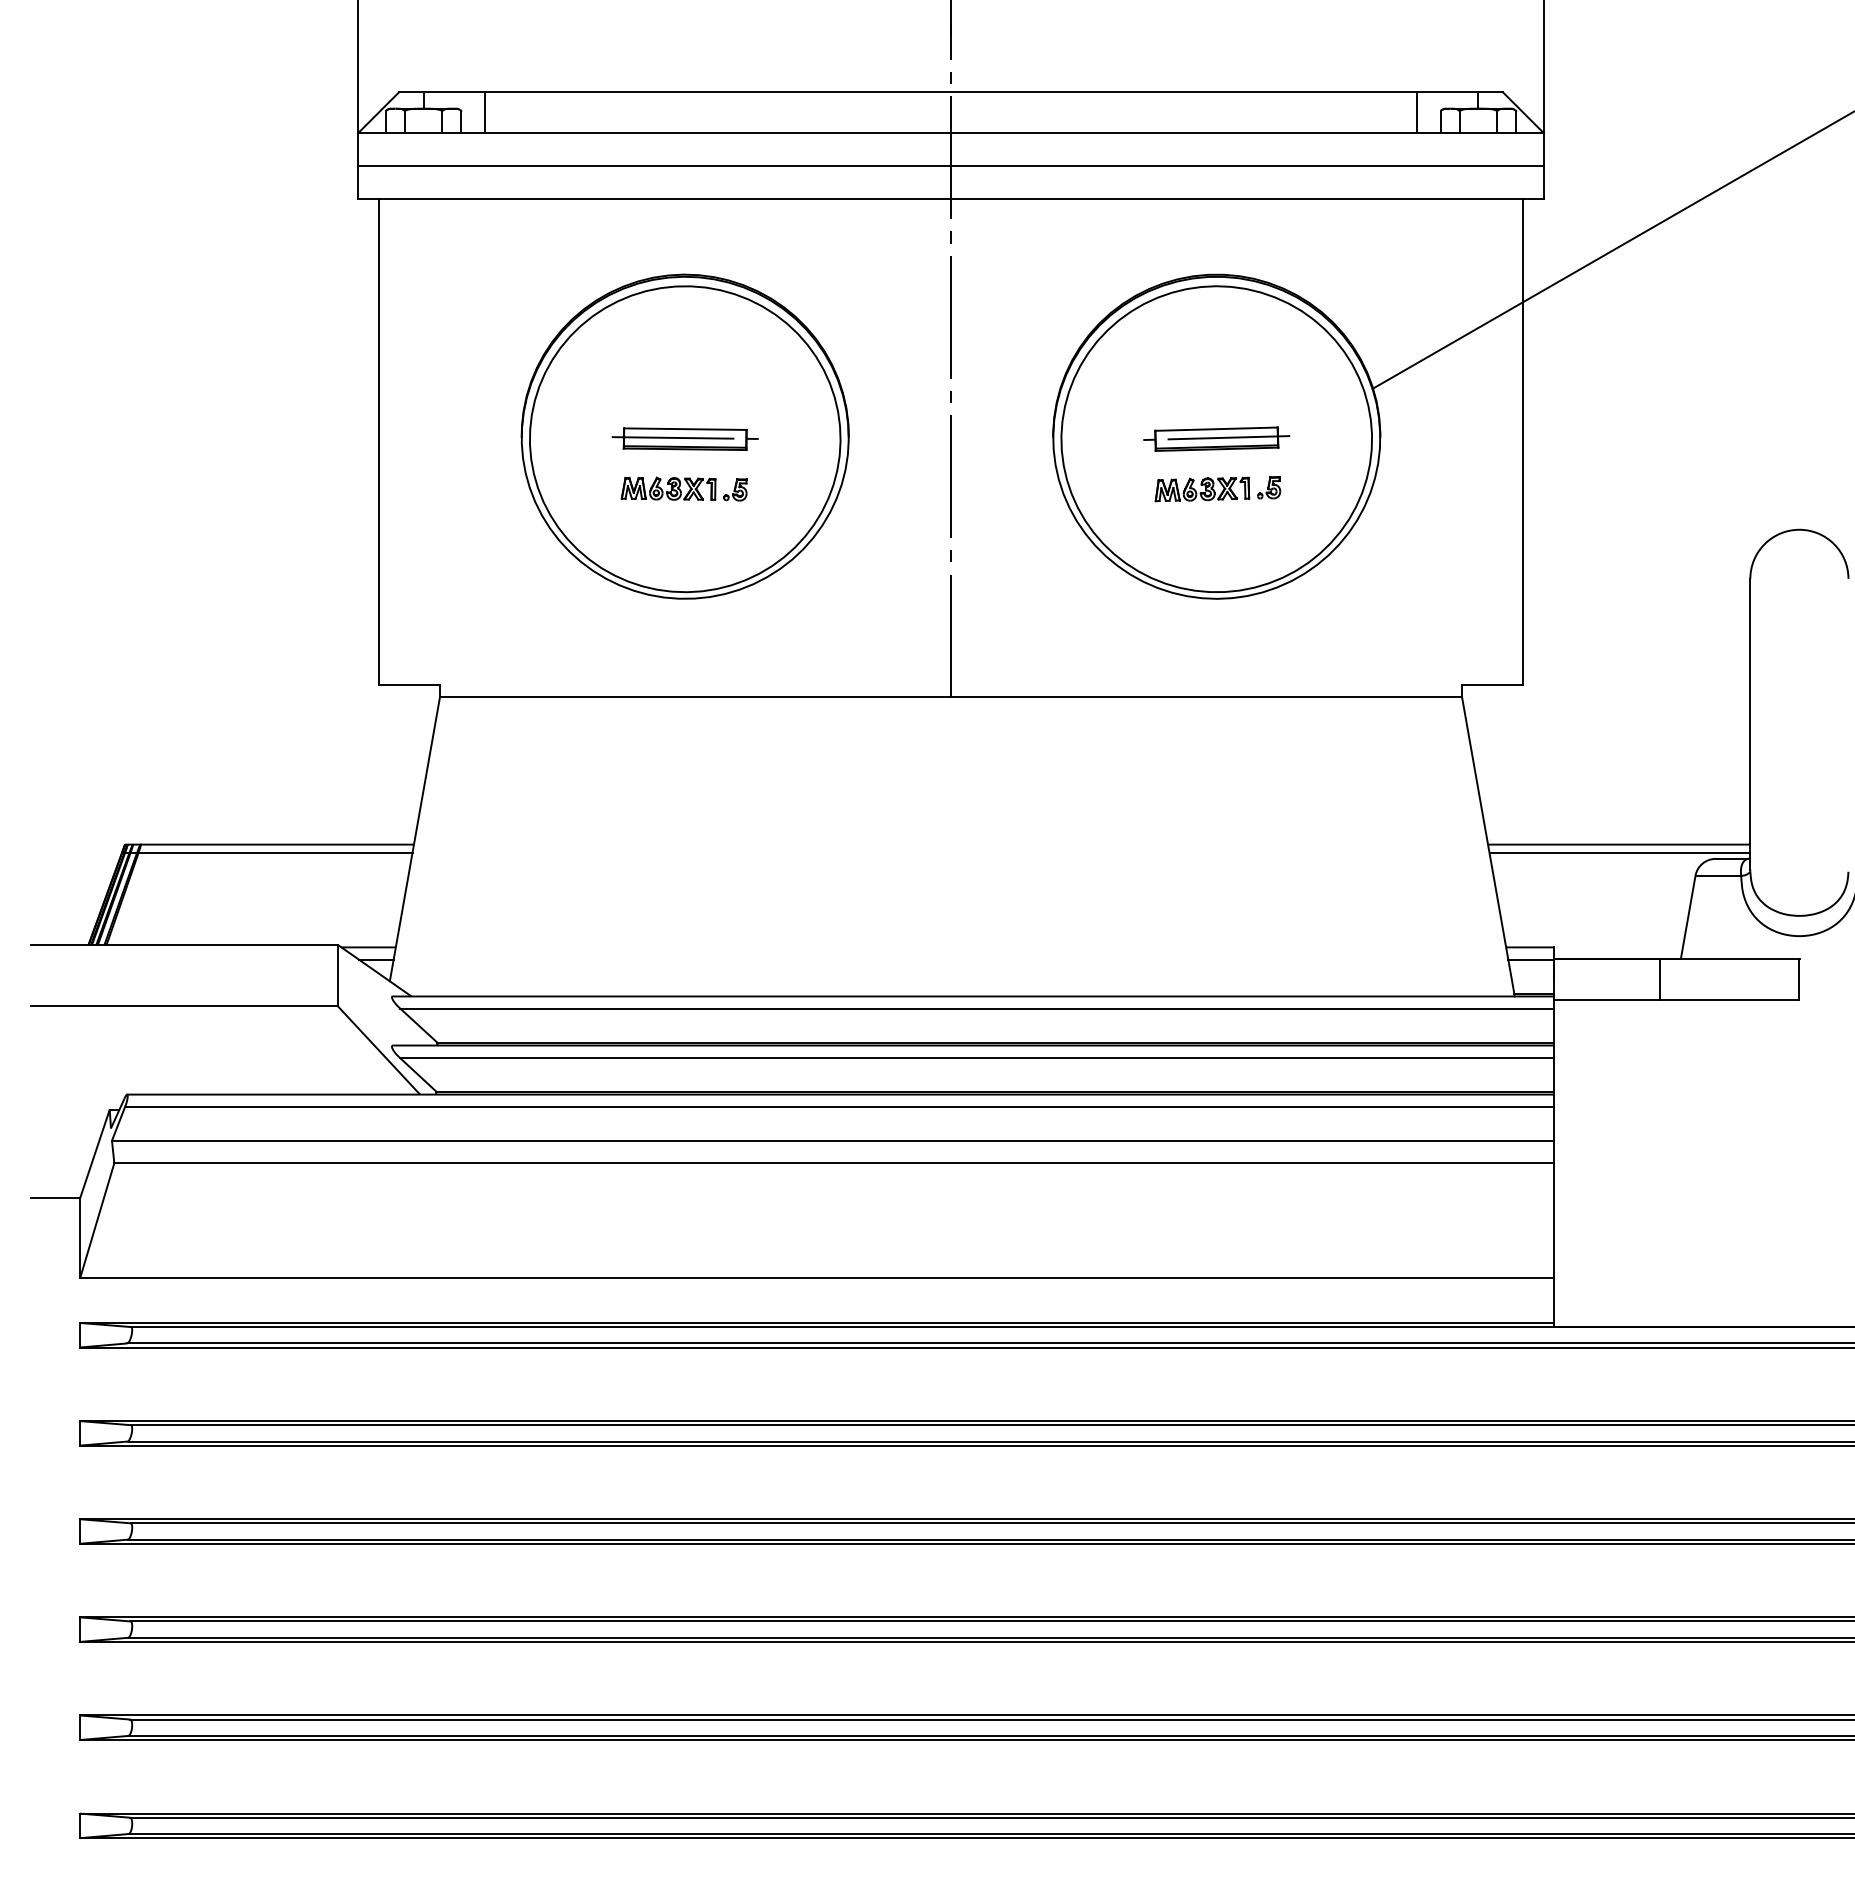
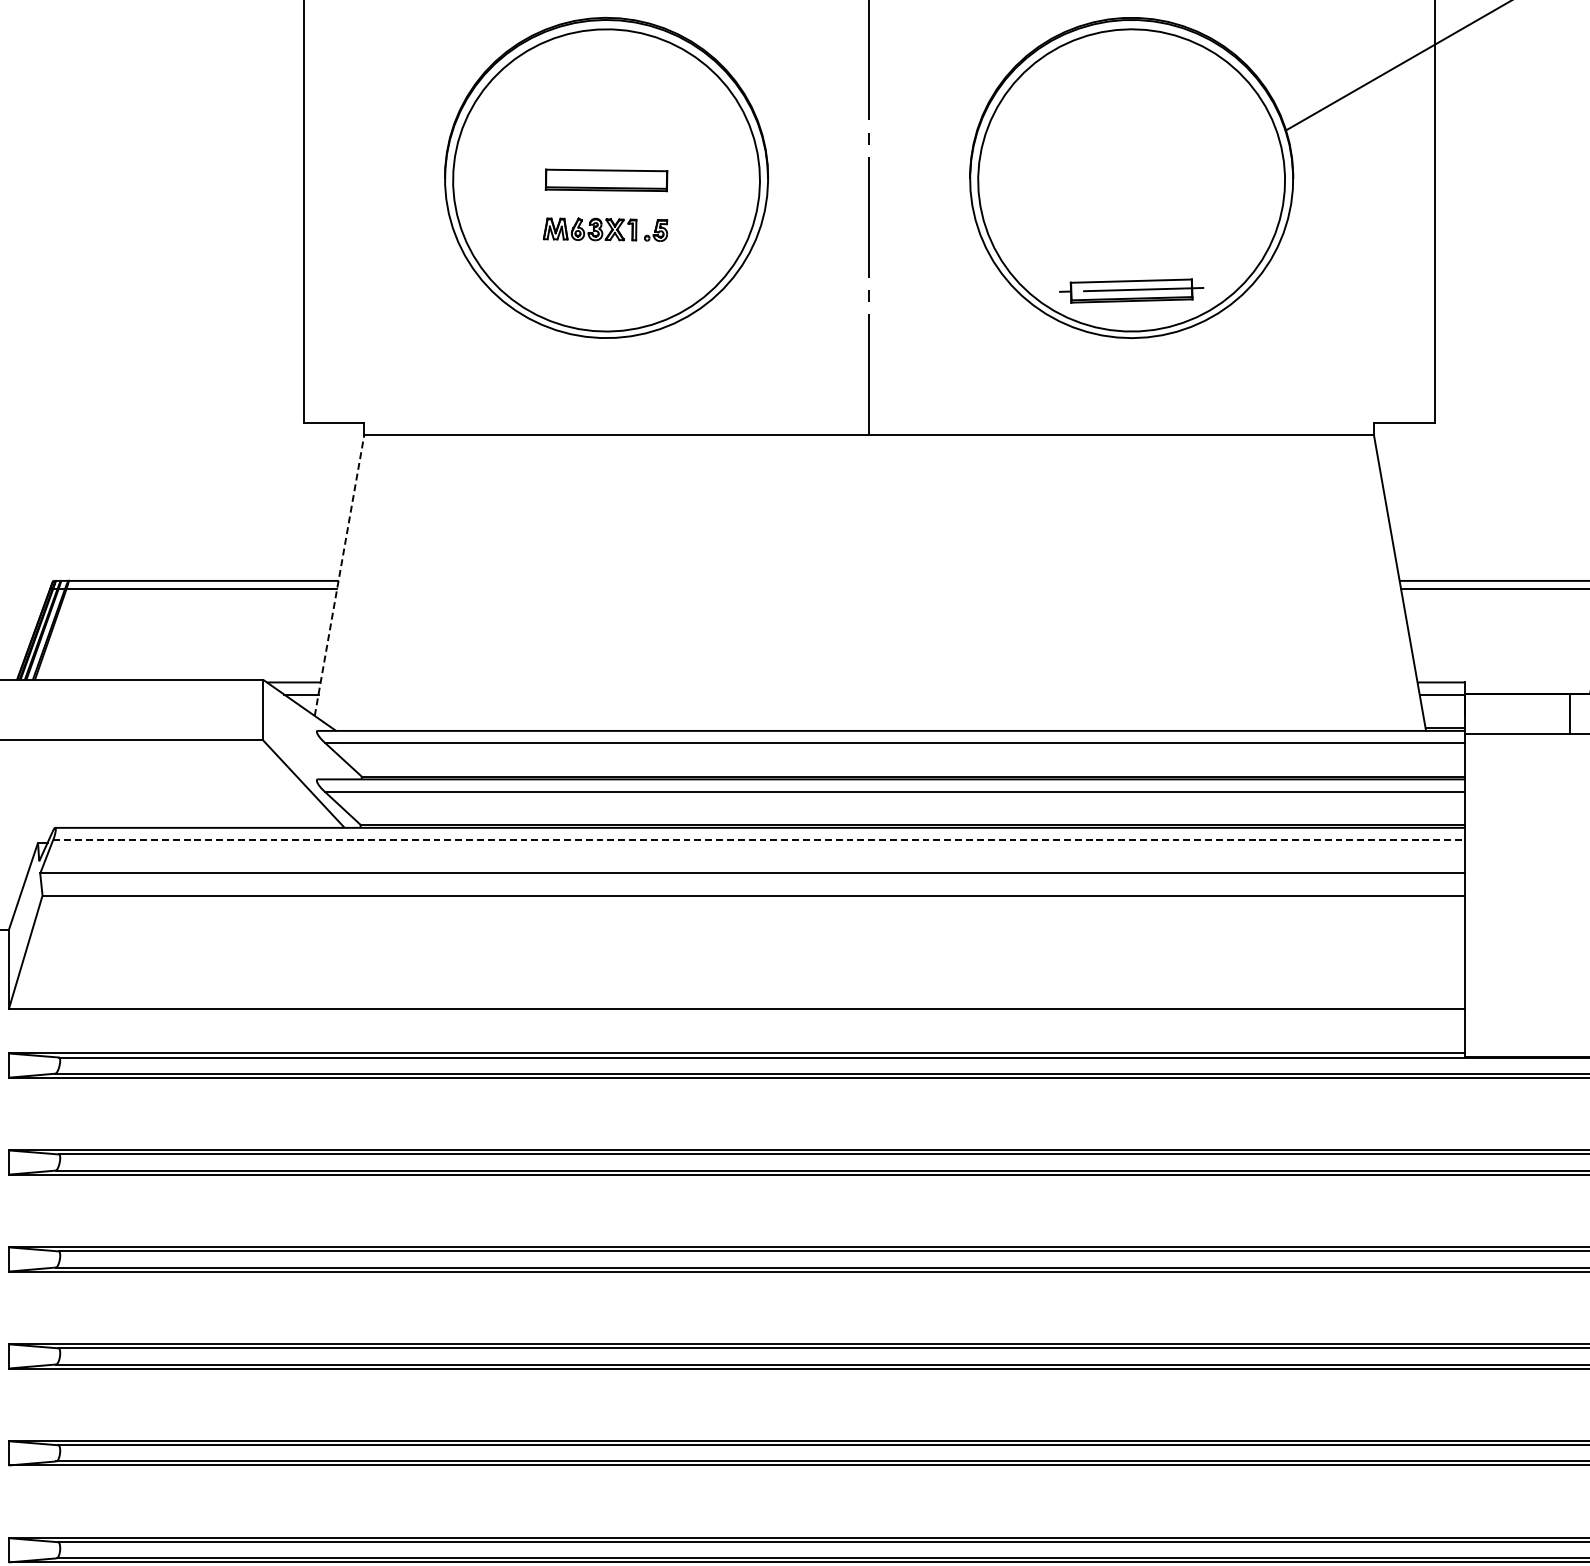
line: (684, 437) -> (605, 178), removed
part: (1216, 438) -> (1131, 290), moved
part: (1217, 489) -> (1132, 230), removed
line: (414, 838) -> (339, 574), solid -> dashed
line: (840, 1106) -> (759, 839), solid -> dashed

